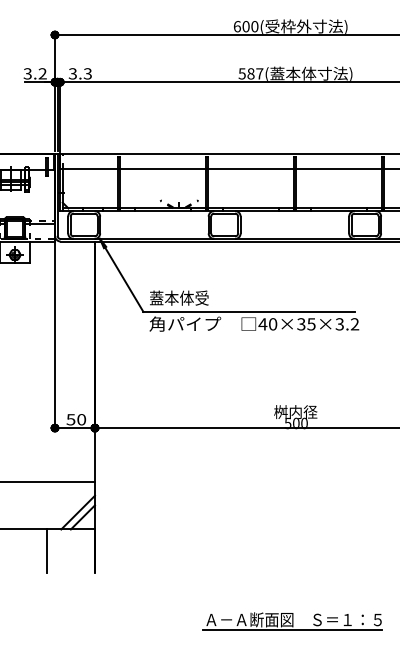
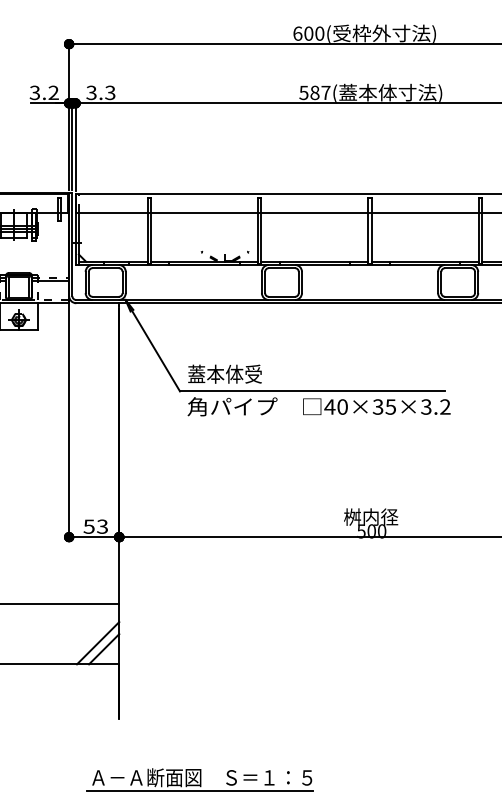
text: (81, 419) -> (102, 526), 50 -> 53
line: (47, 551) -> (59, 691), removed
part: (292, 621) -> (200, 779), moved

